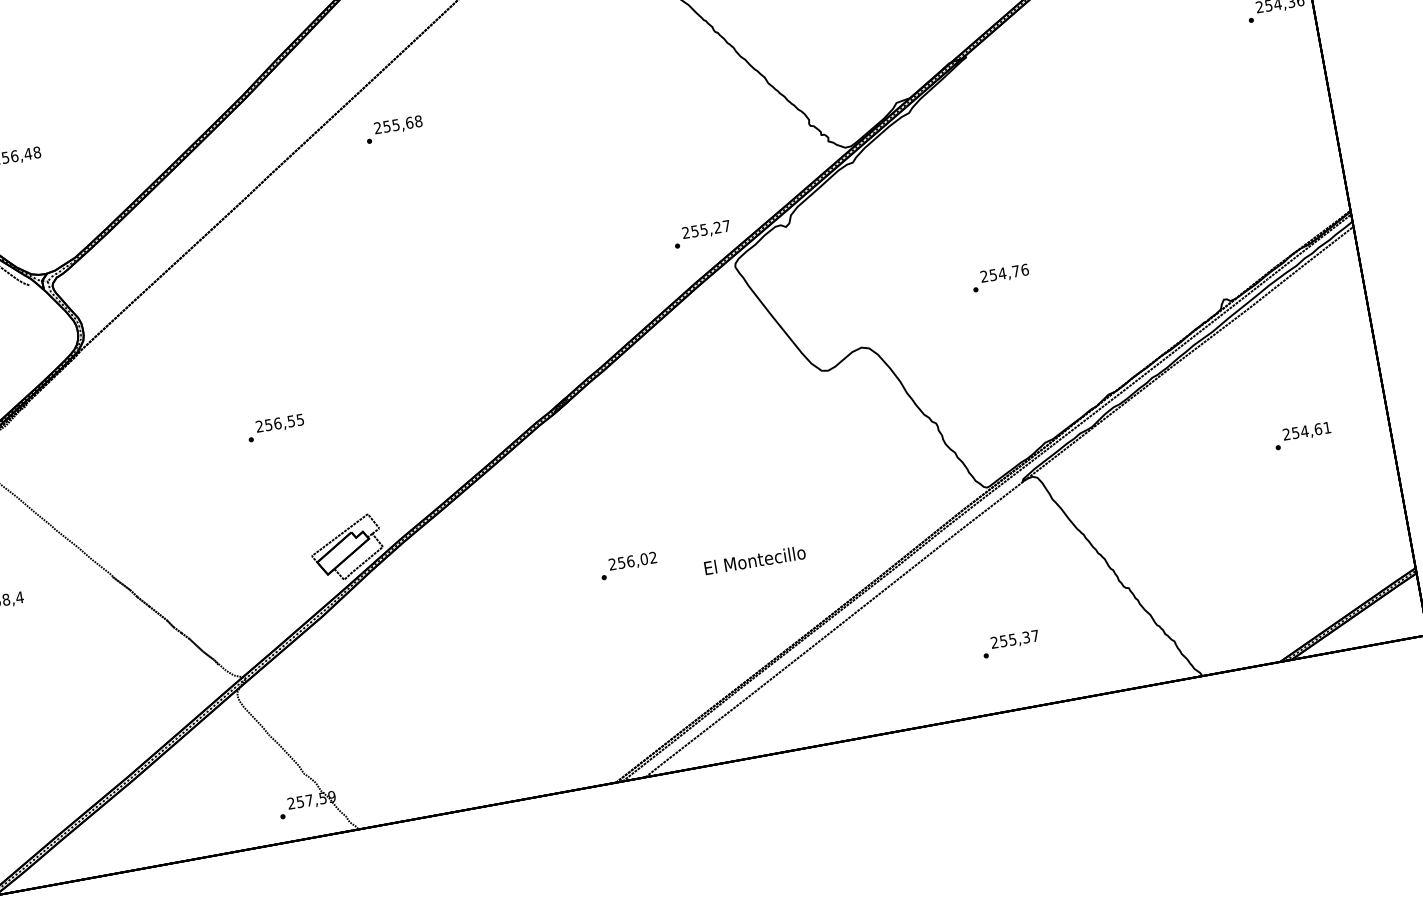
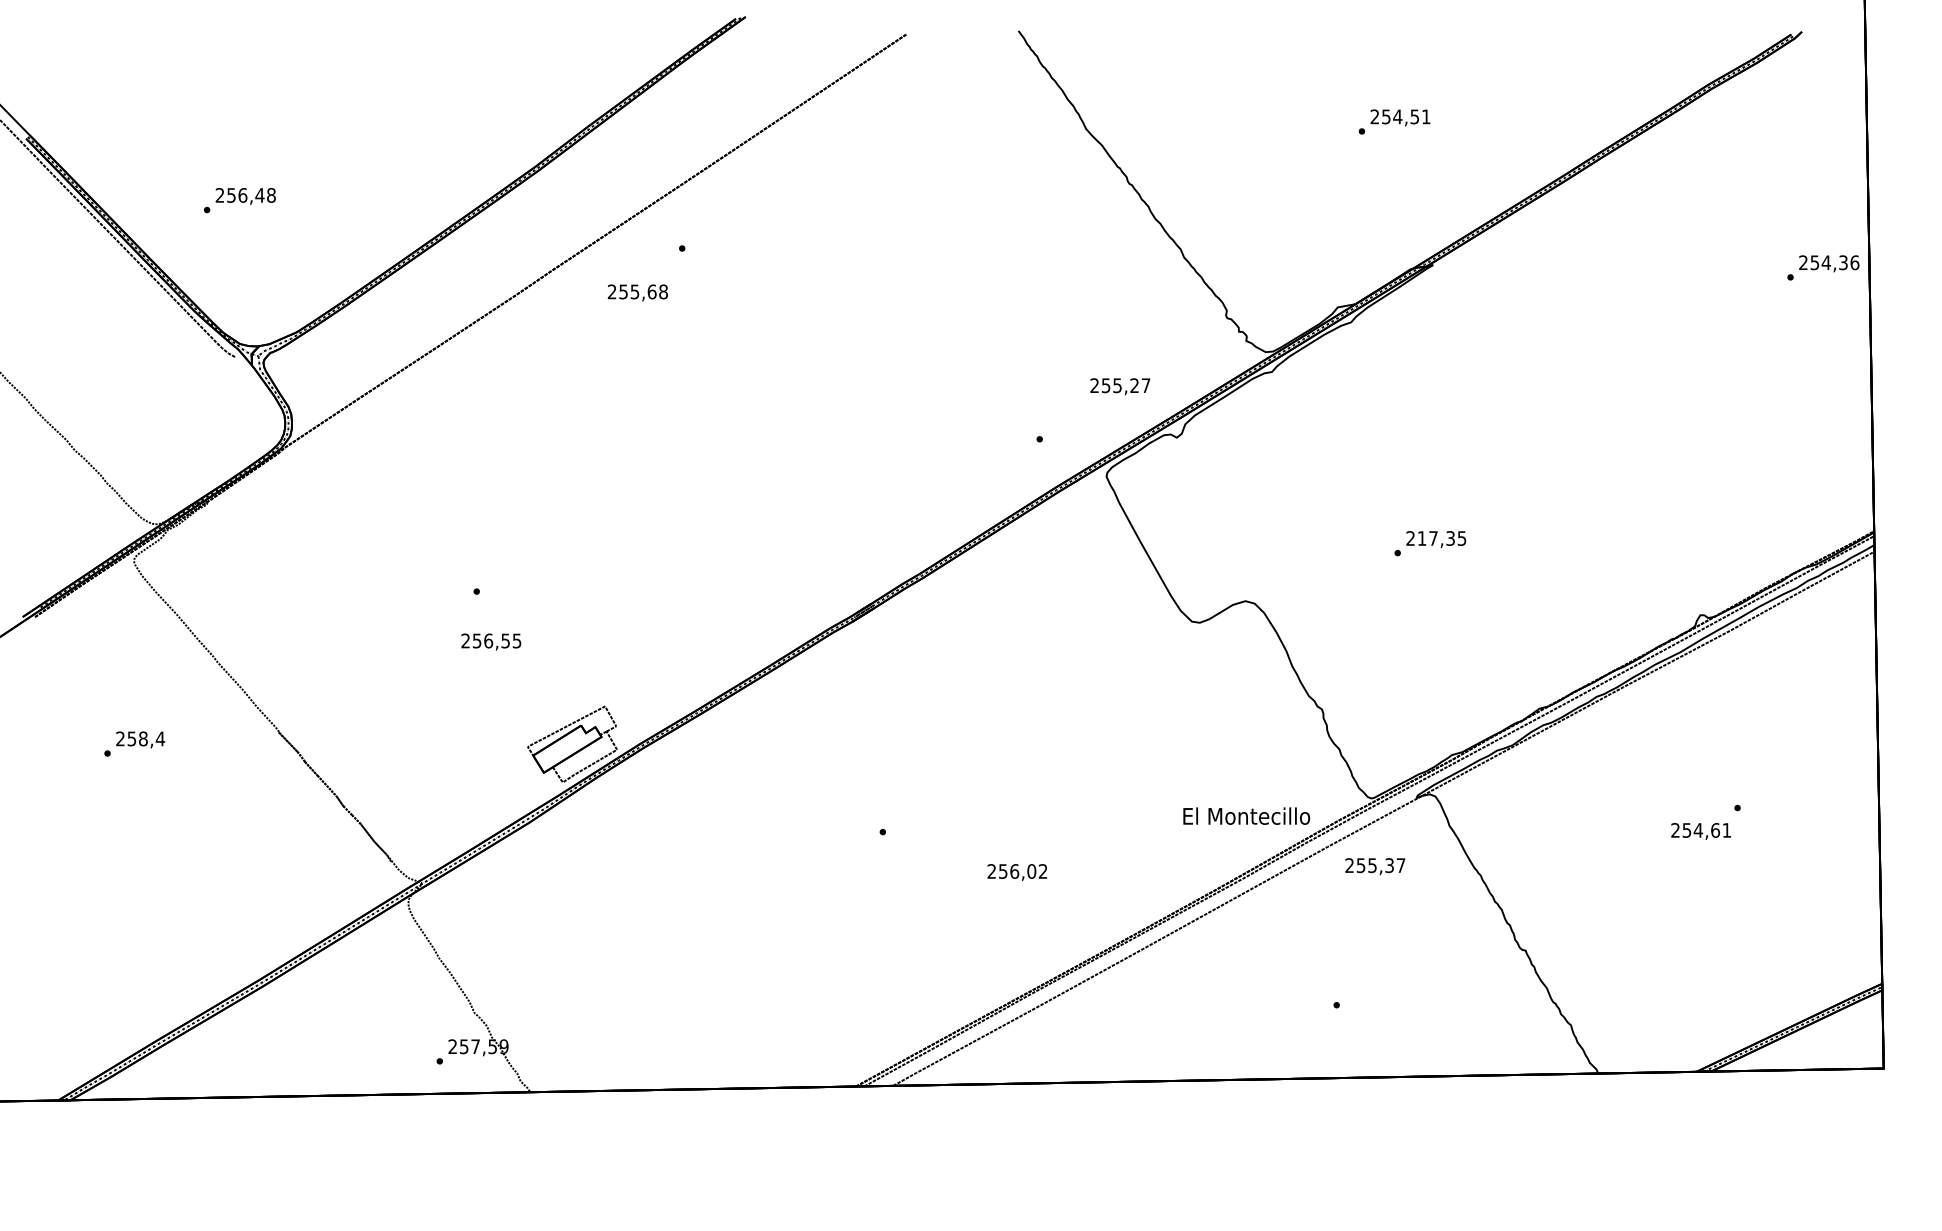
text: (398, 125) -> (637, 292), moved
text: (706, 230) -> (1120, 386), moved
text: (1008, 272) -> (1441, 538), 254,76 -> 217,35
text: (280, 423) -> (491, 641), moved
text: (1306, 432) -> (1700, 831), moved
text: (754, 559) -> (1246, 815), moved
text: (633, 561) -> (1017, 872), moved
text: (1015, 640) -> (1375, 866), moved

